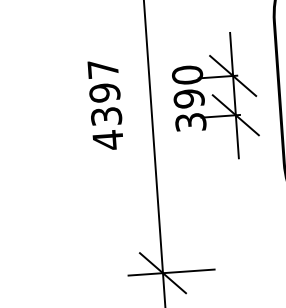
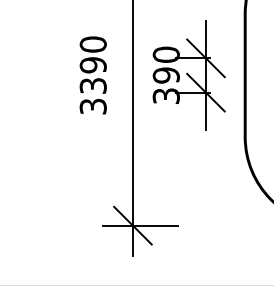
text: (104, 104) -> (92, 75), 4397 -> 3390

